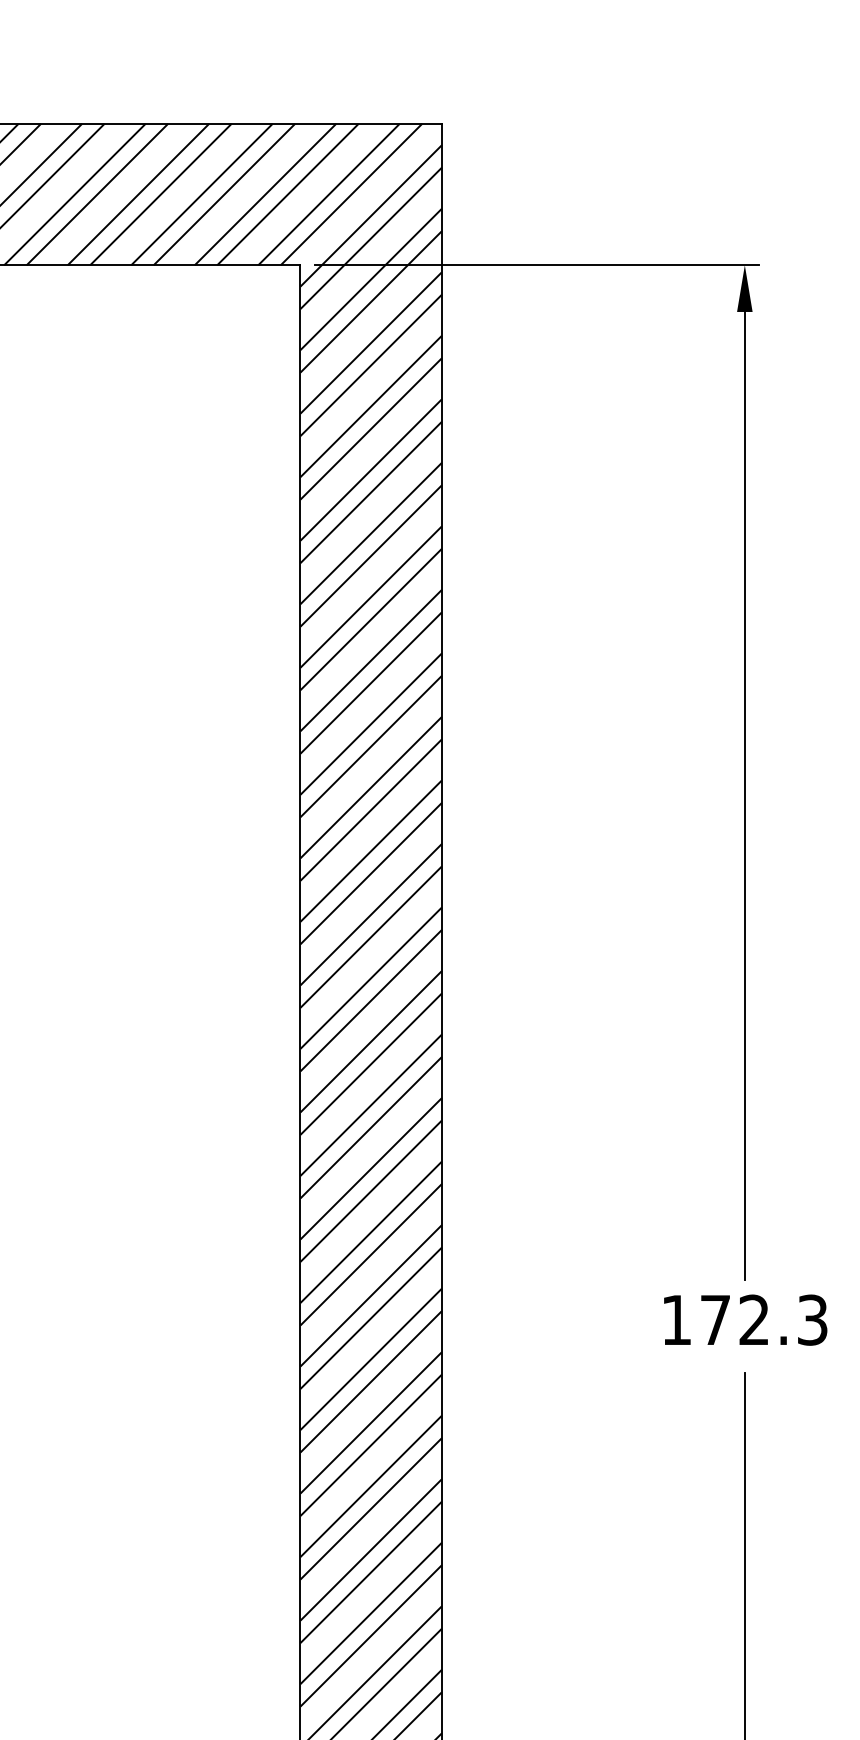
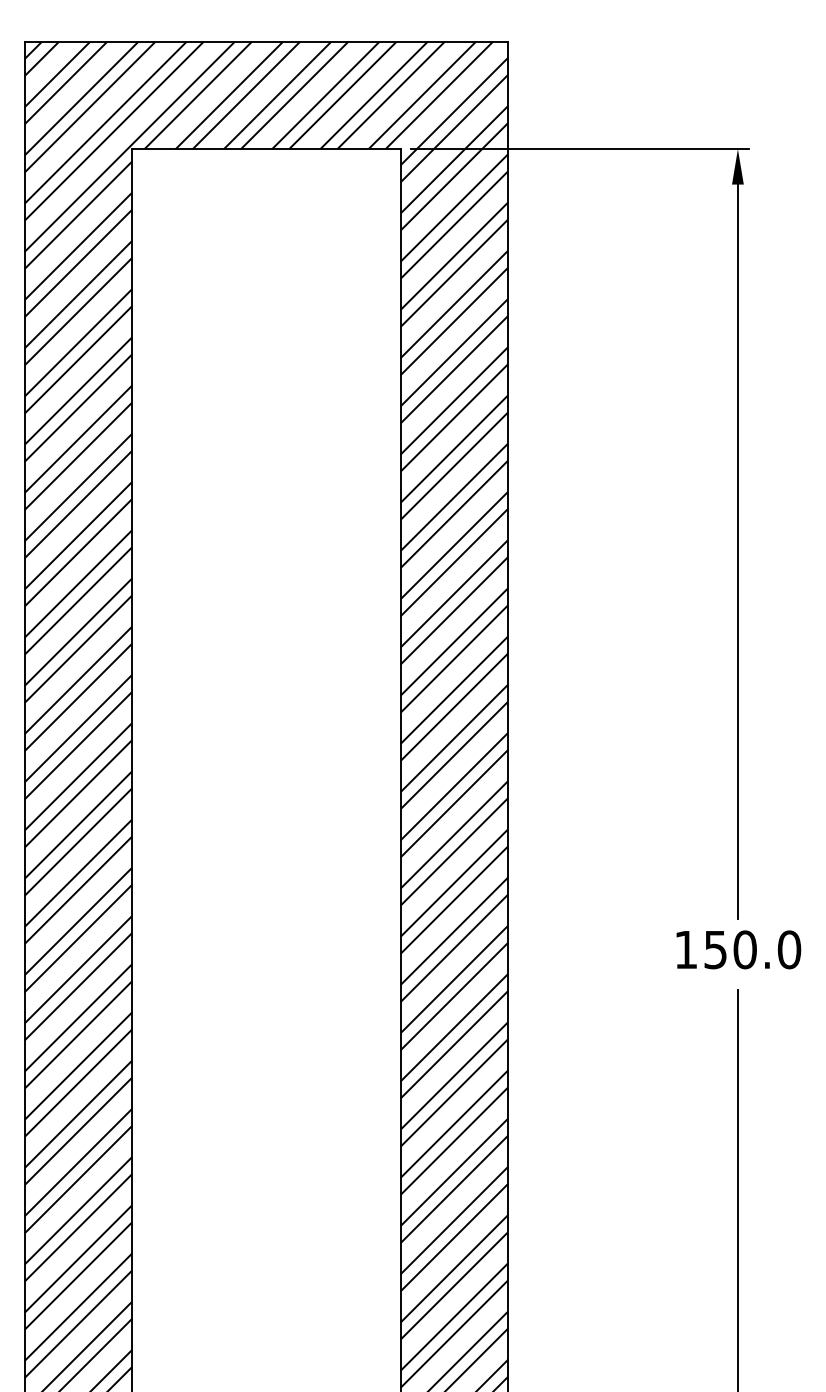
text: (764, 1319) -> (752, 949), 172.3 -> 150.0

